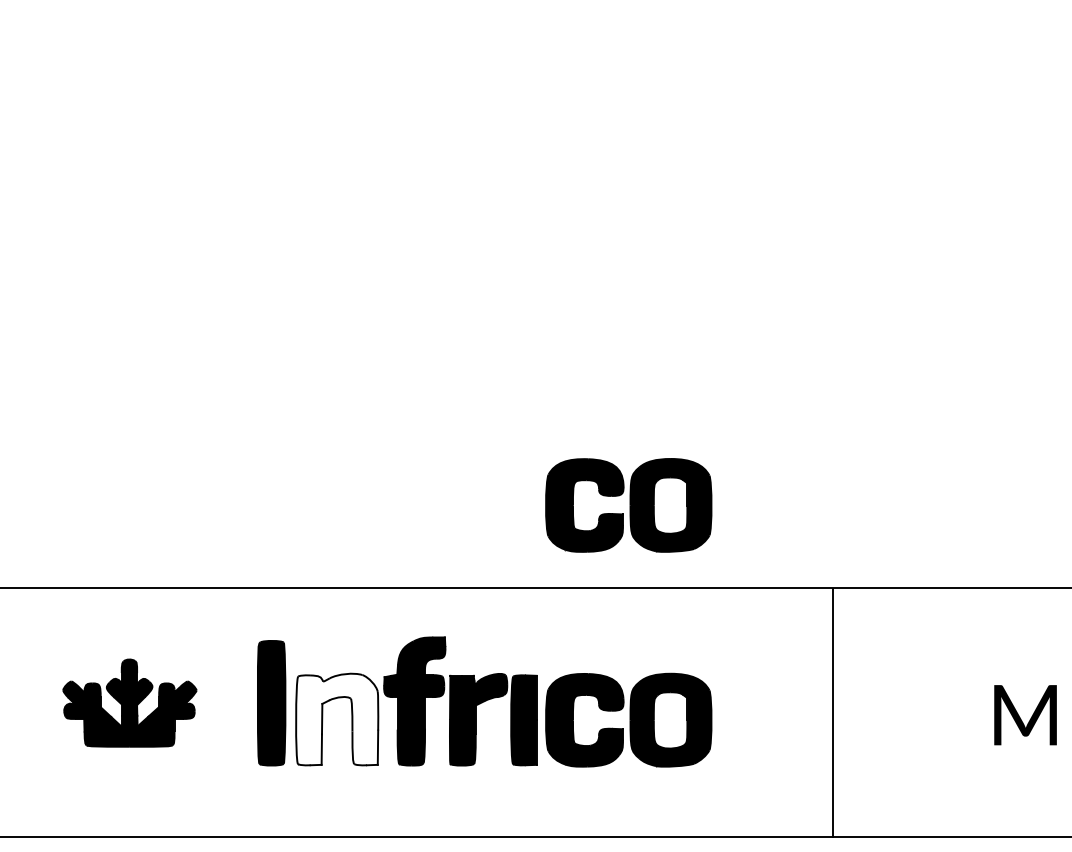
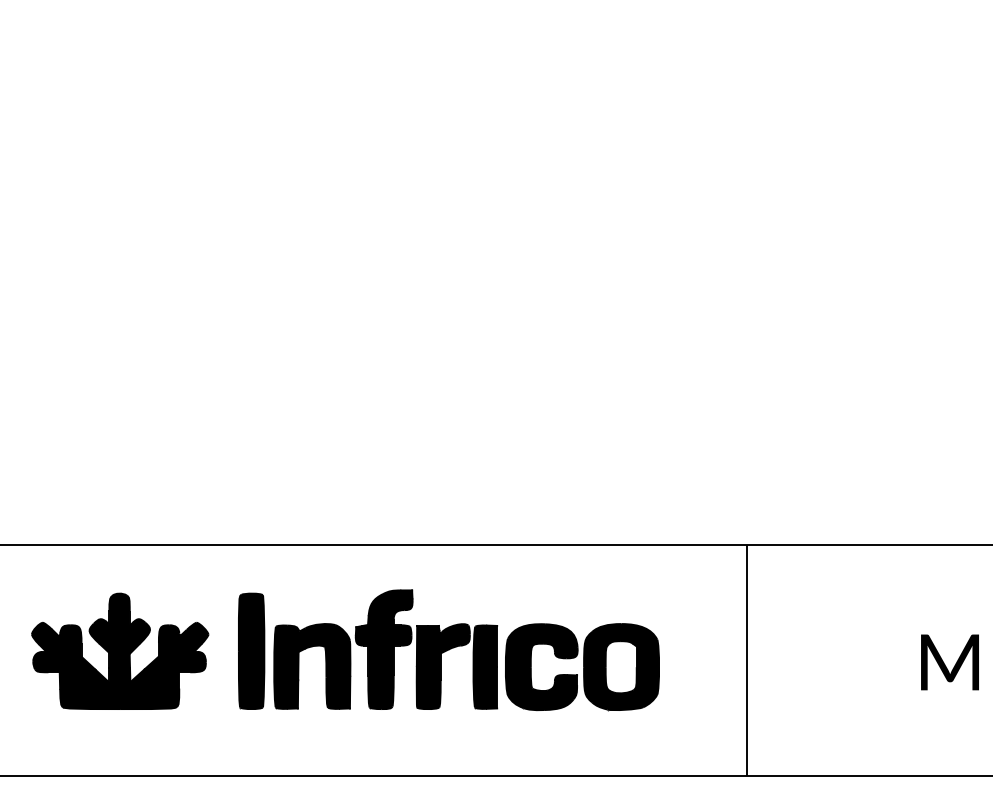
part: (628, 505) -> (582, 468), removed
part: (130, 702) -> (120, 650), size x1.43
line: (832, 712) -> (746, 659), moved
fill: (337, 719) -> (312, 666), added

